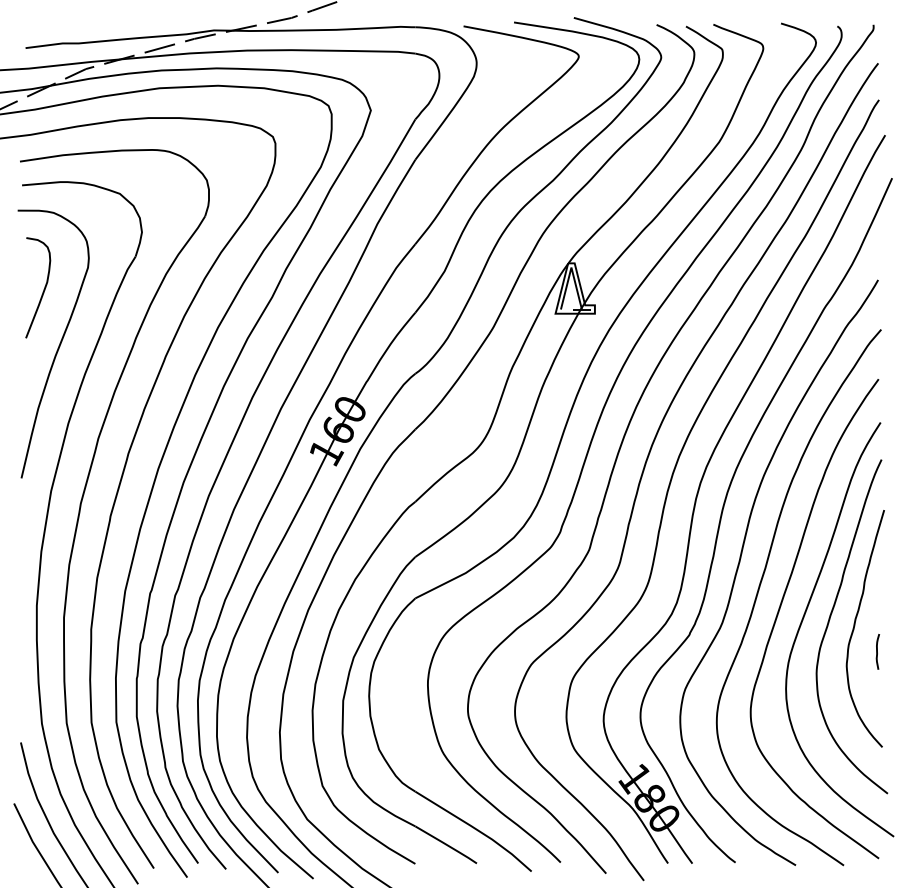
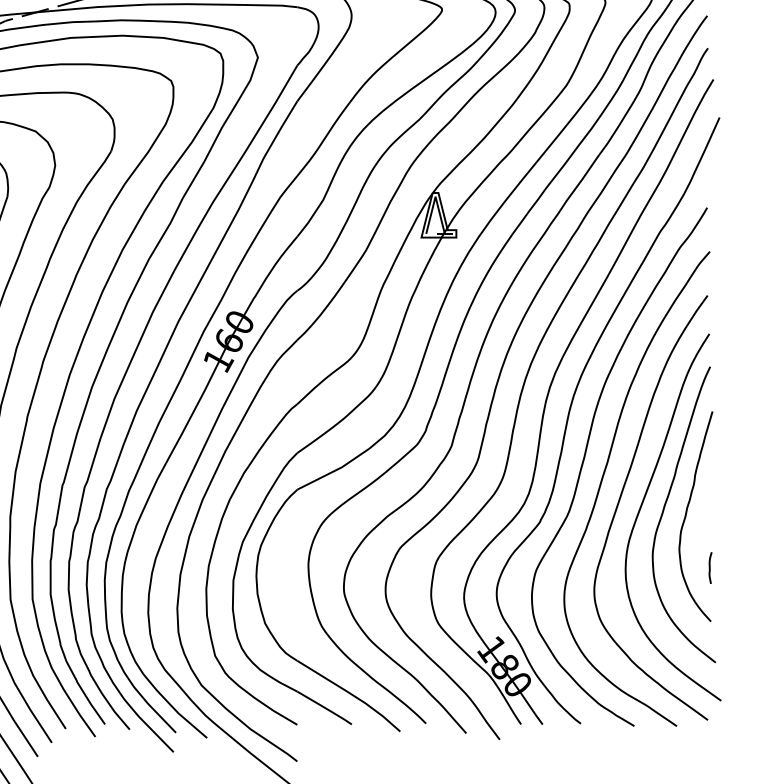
curve: (877, 651) -> (710, 567), moved

